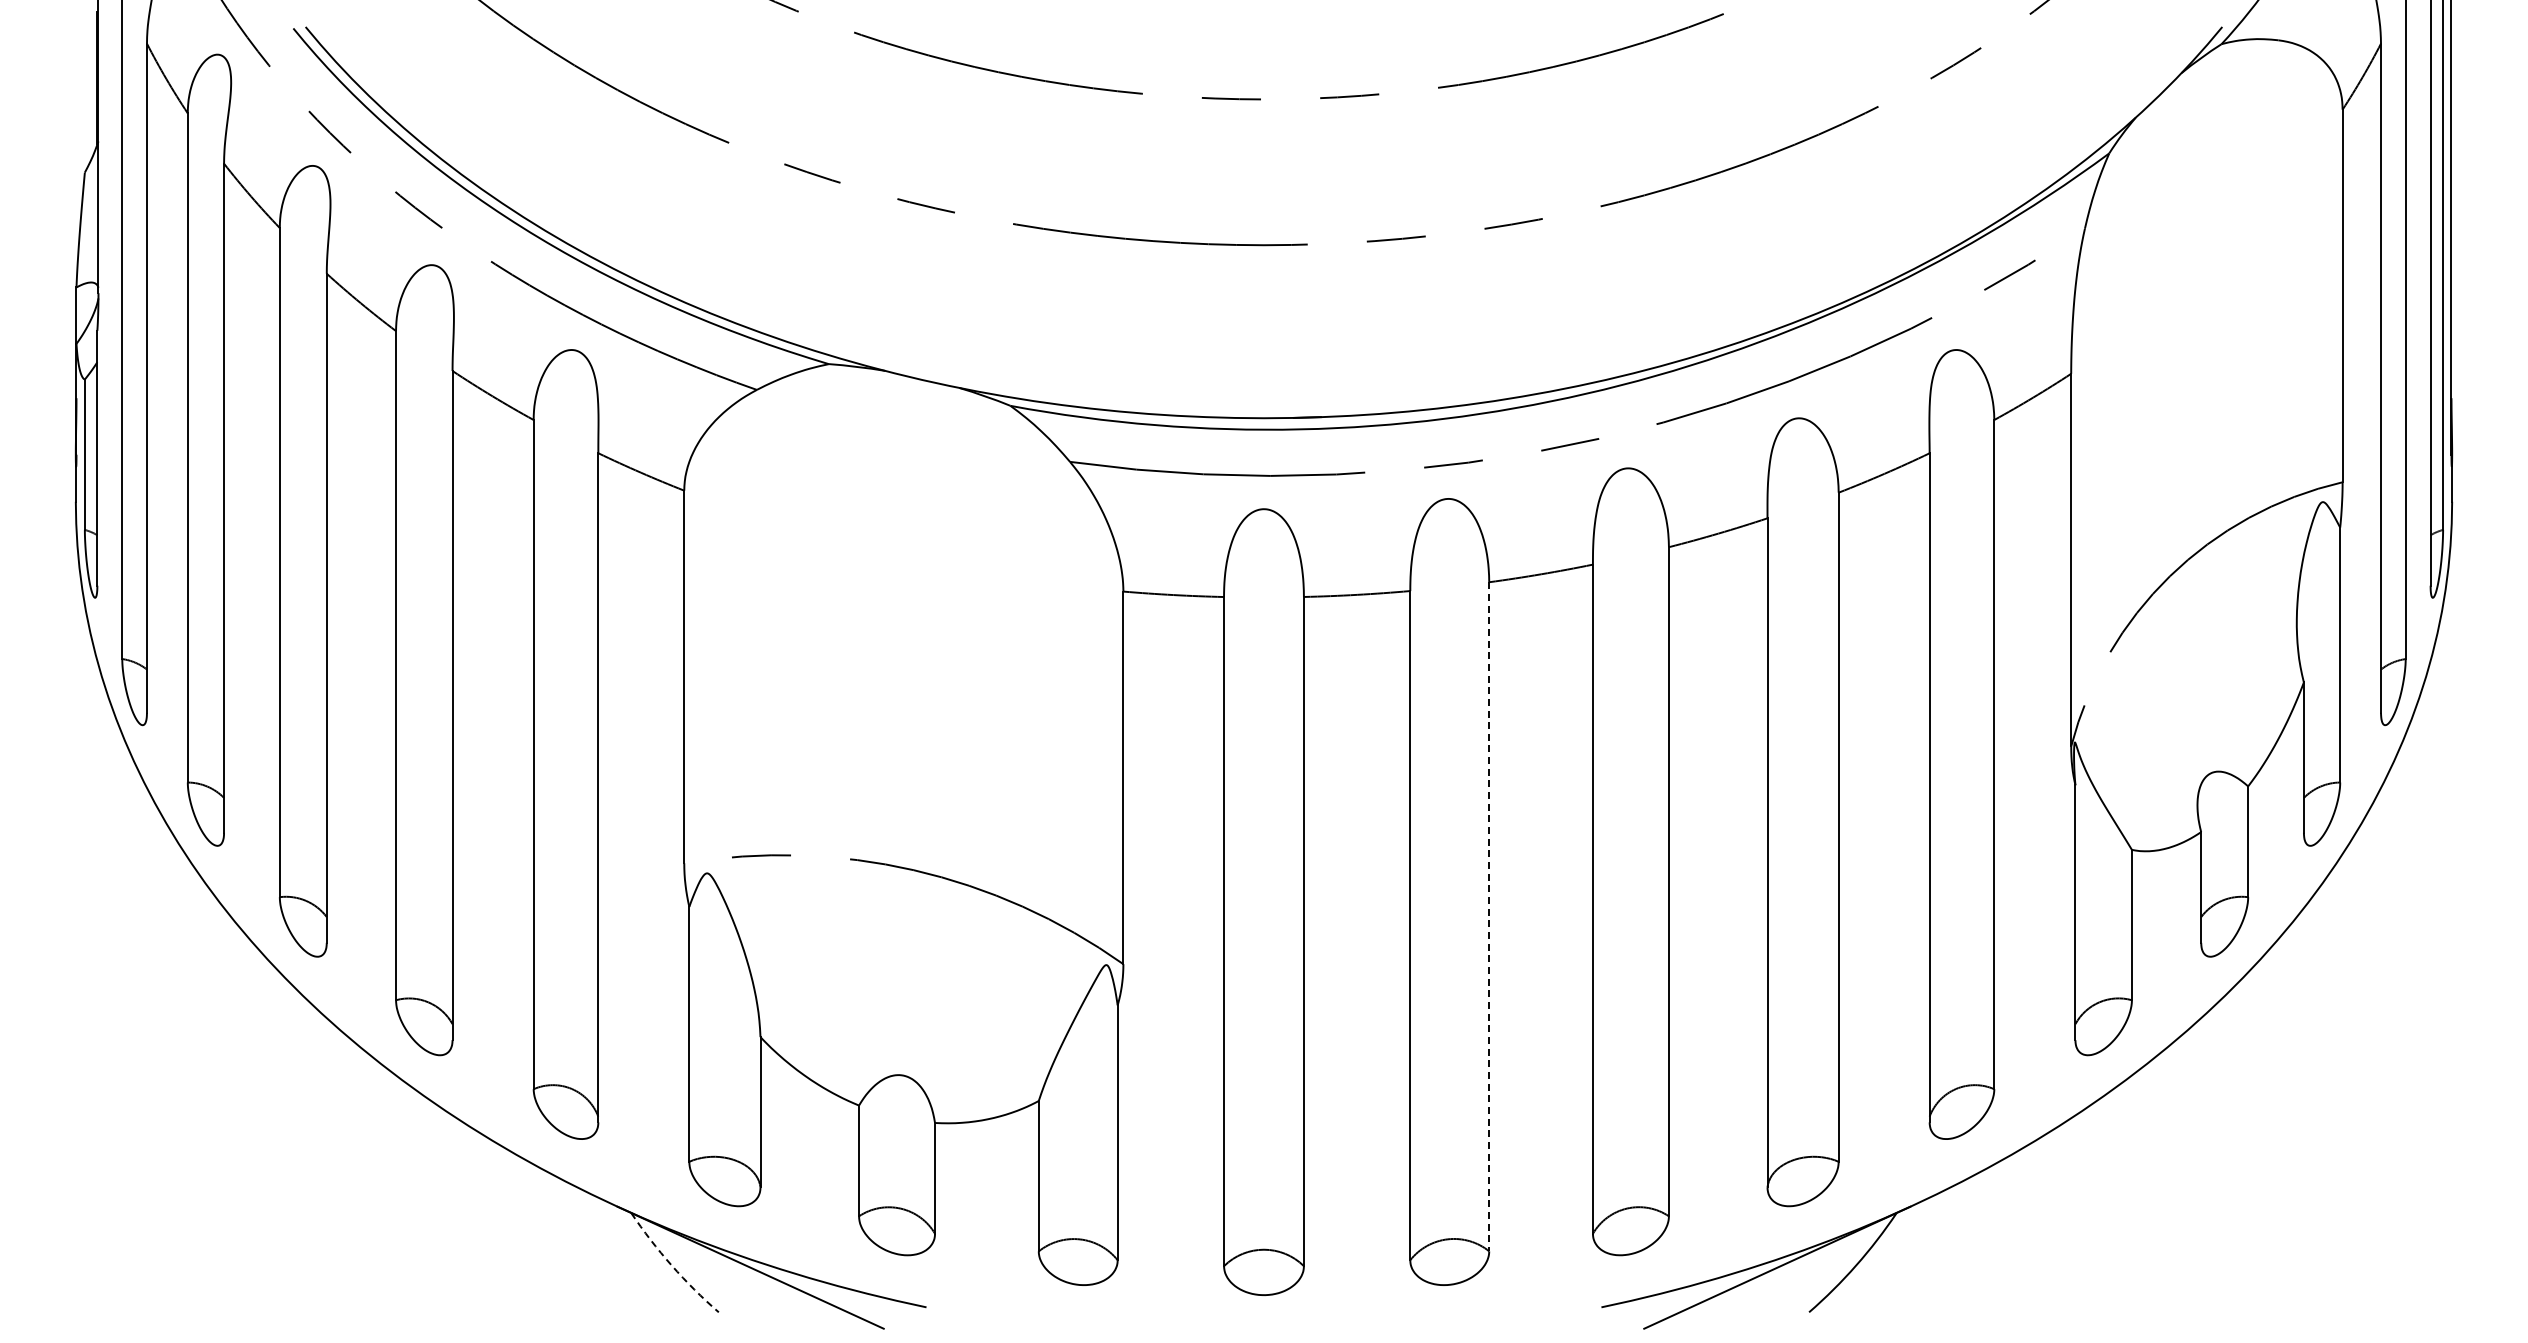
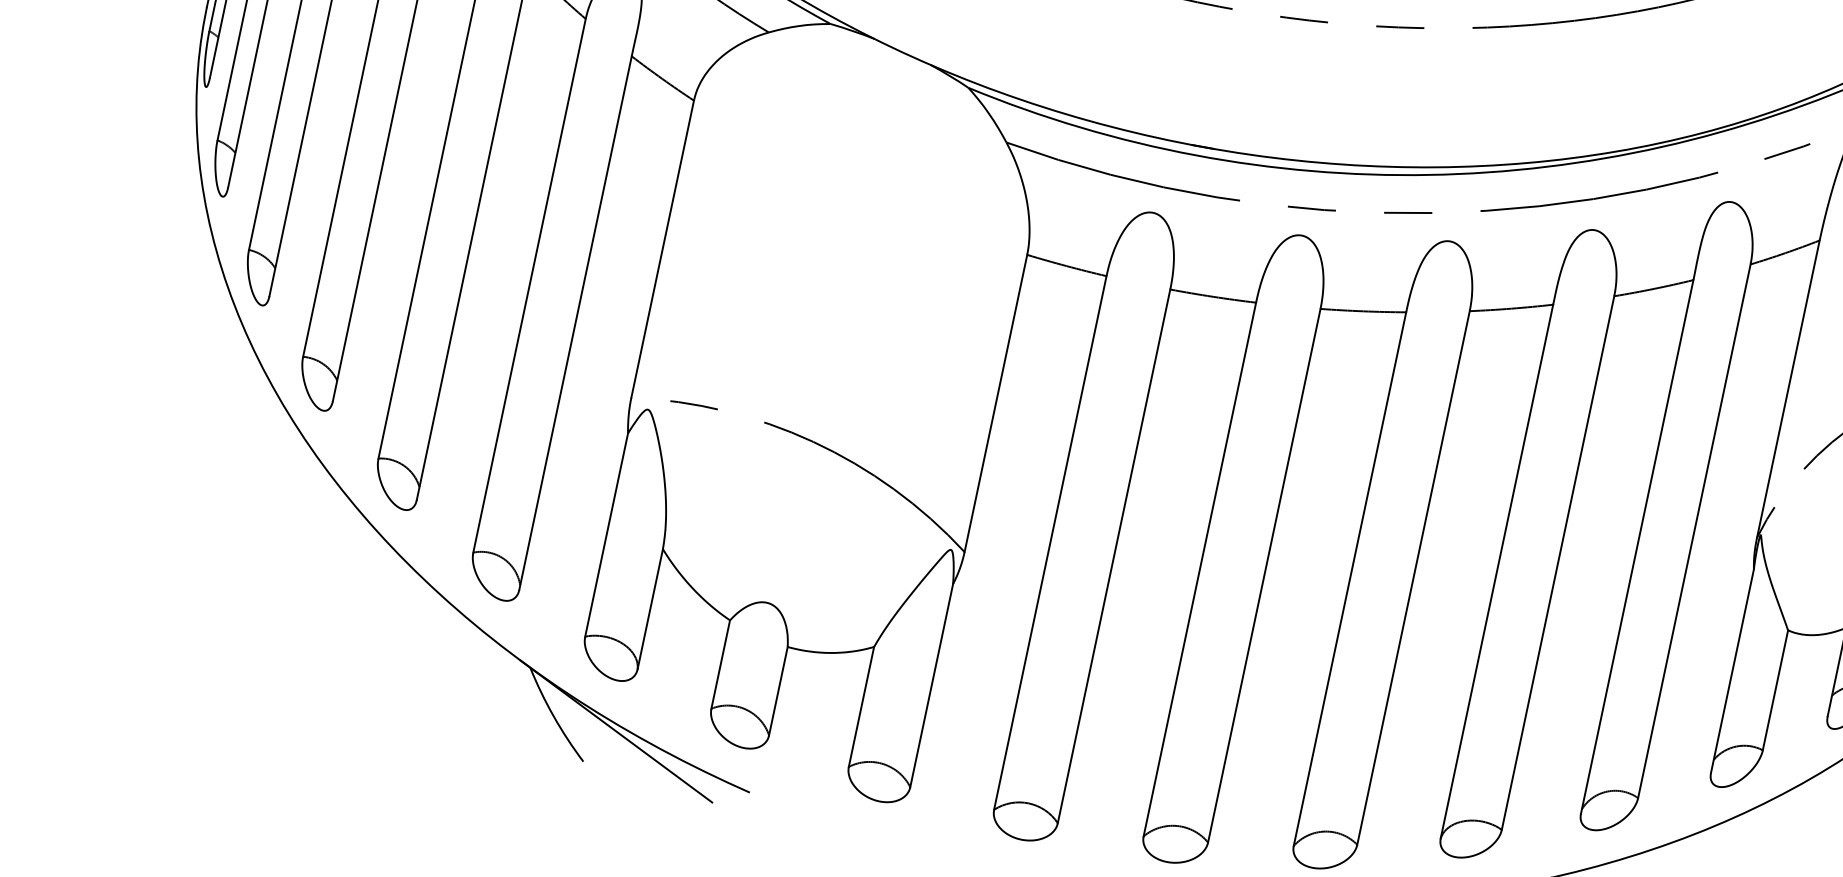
line: (1489, 916) -> (1264, 575), dashed -> solid
arc: (671, 1265) -> (553, 716), dashed -> solid

